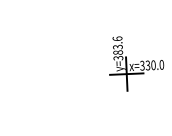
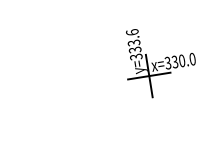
text: (117, 52) -> (134, 49), =383.6 -> =333.6

